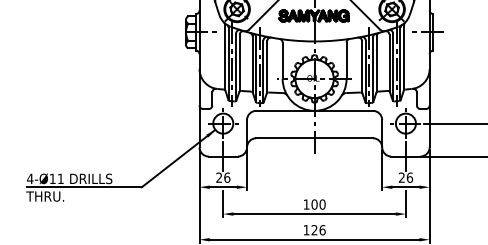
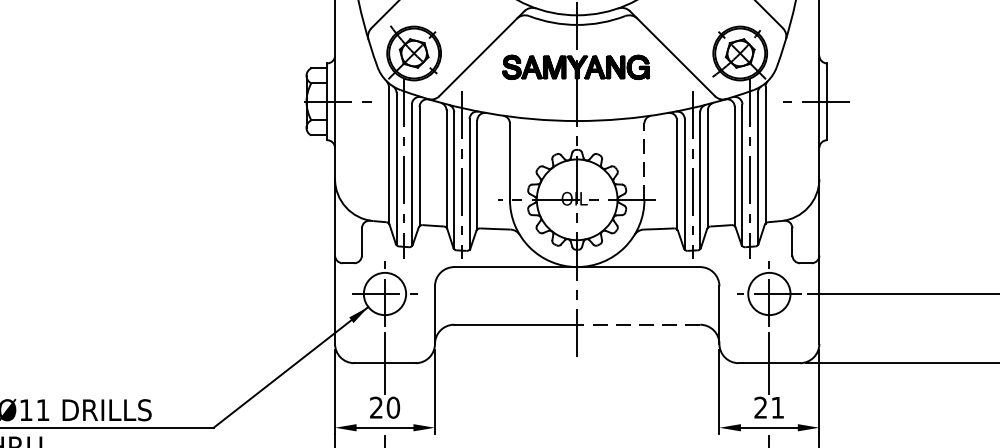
line: (346, 60) -> (644, 161), solid -> dashed
line: (343, 138) -> (637, 325), solid -> dashed
text: (227, 177) -> (393, 407), 26 -> 20
text: (409, 177) -> (776, 407), 26 -> 21

